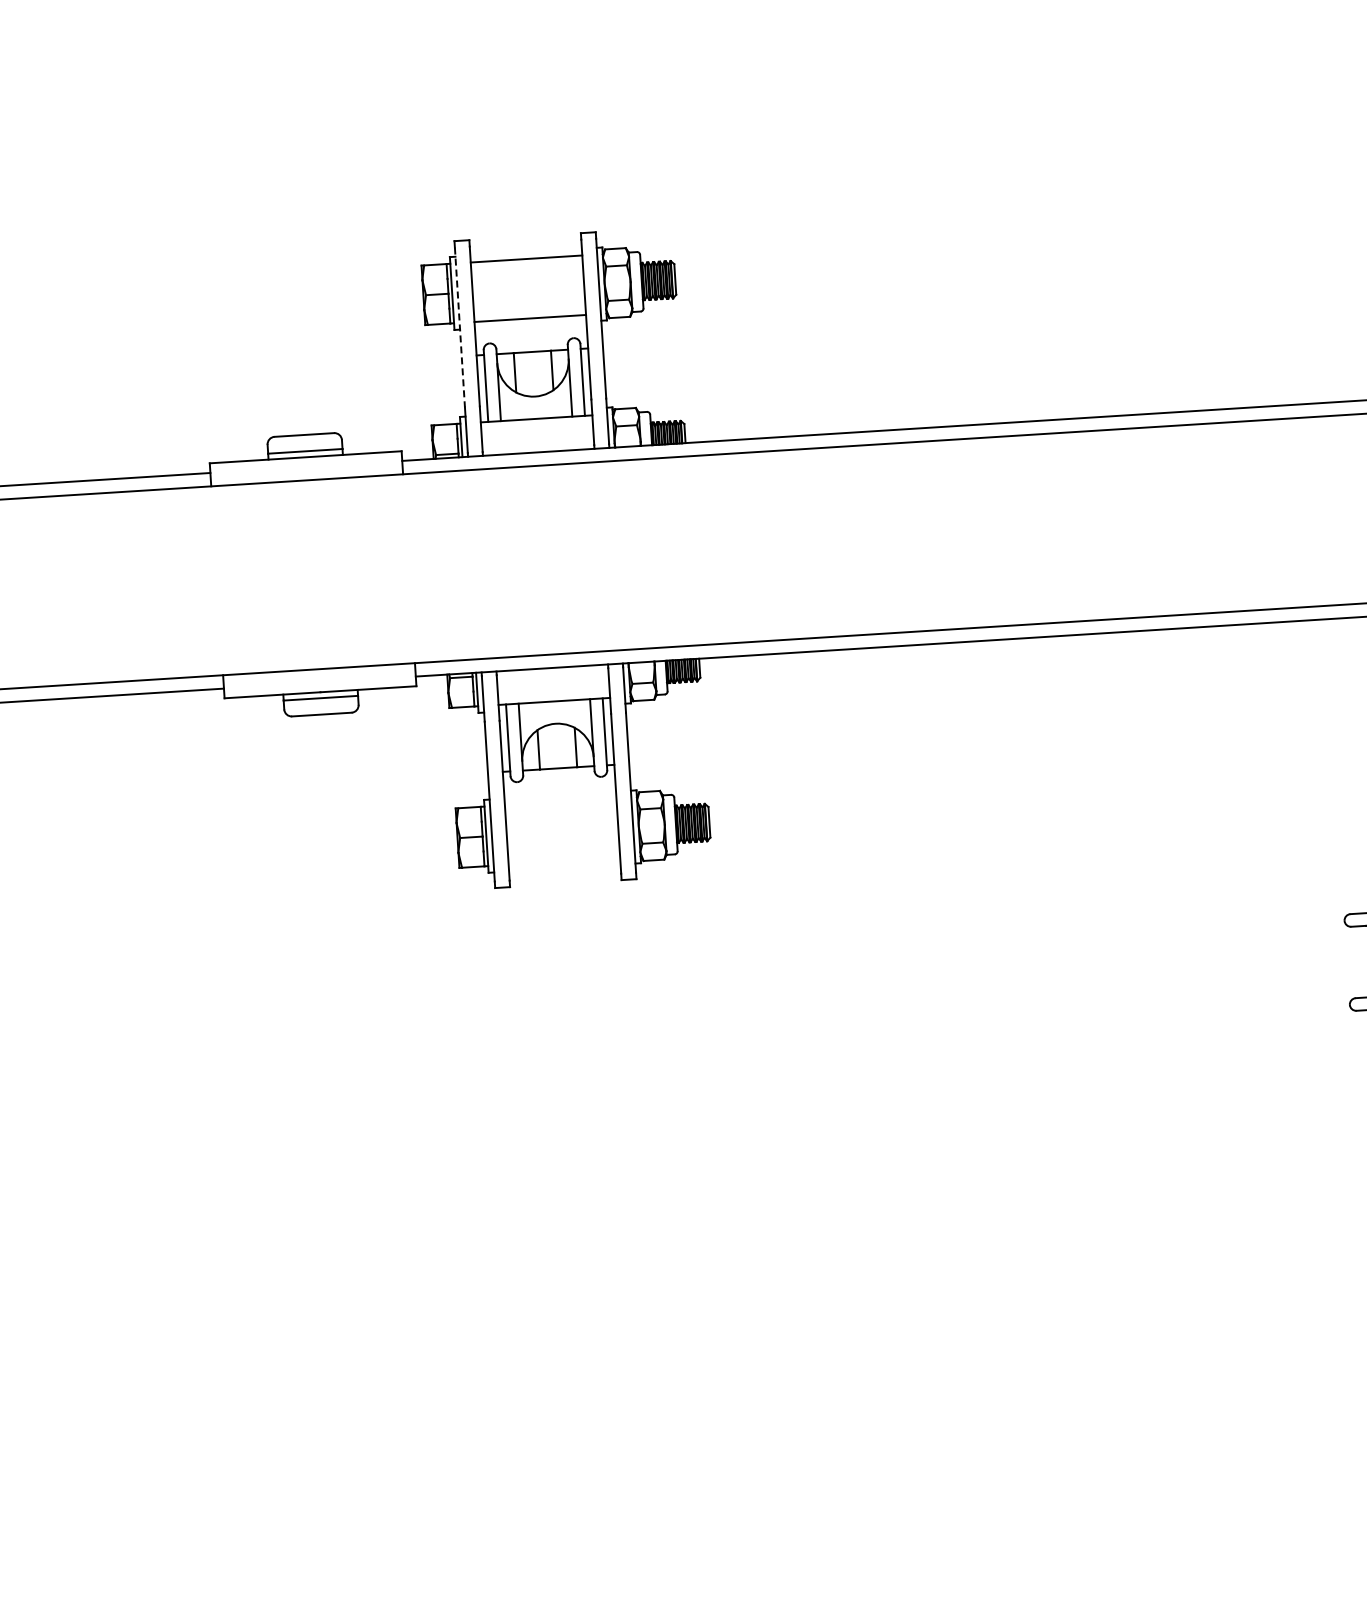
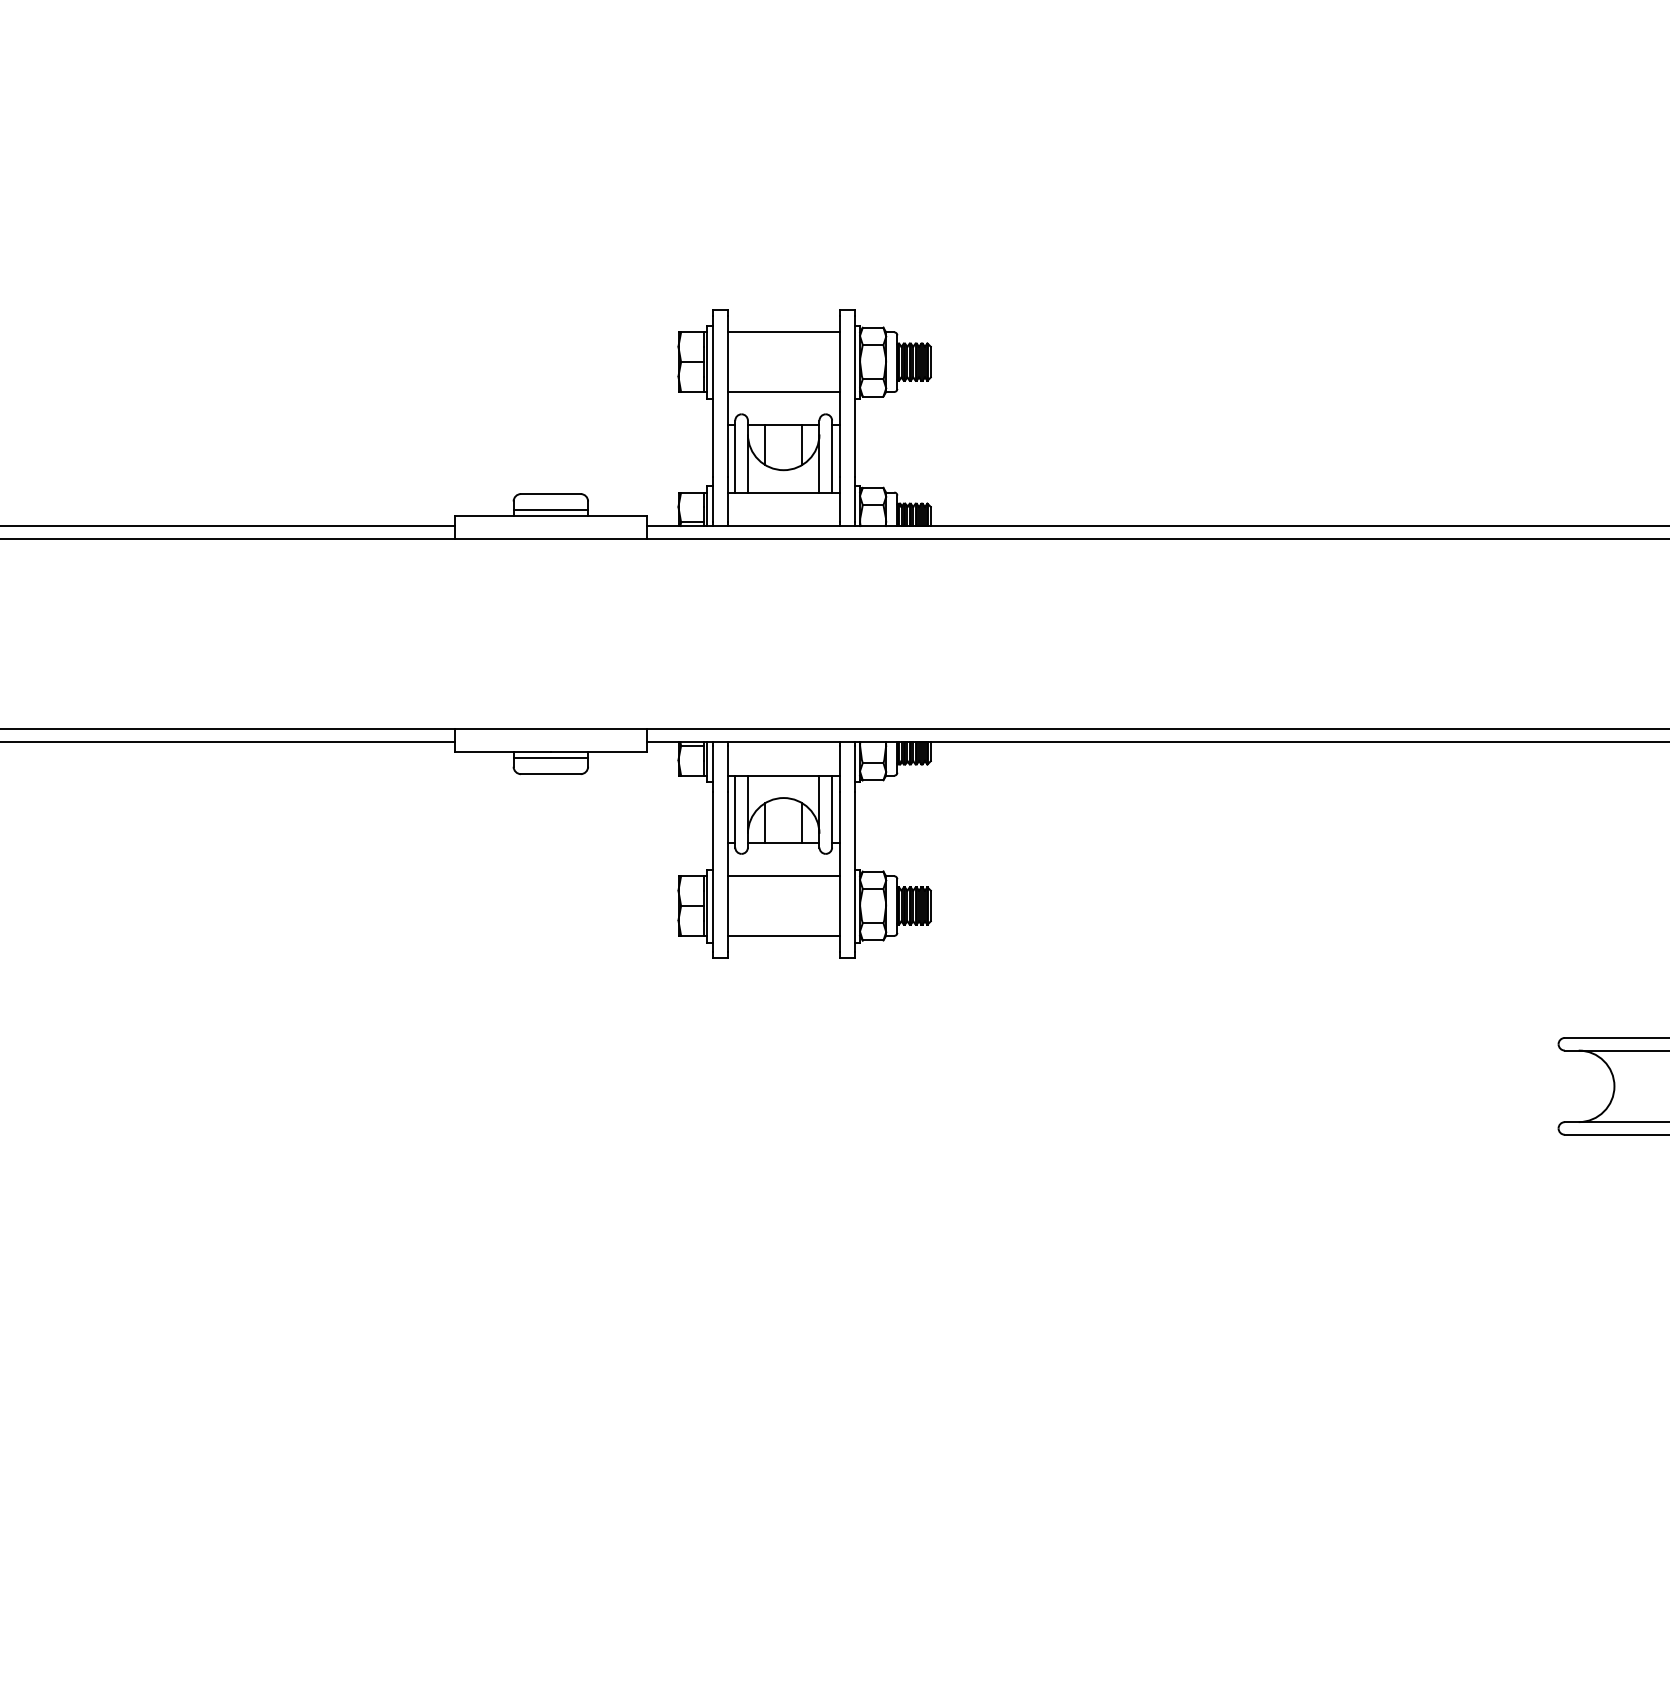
line: (459, 328) -> (712, 397), dashed -> solid
line: (560, 802) -> (783, 876), added
line: (564, 860) -> (783, 935), added

